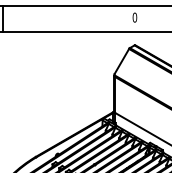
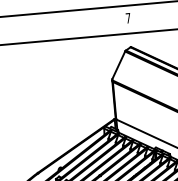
text: (134, 17) -> (127, 18), 0 -> 7

